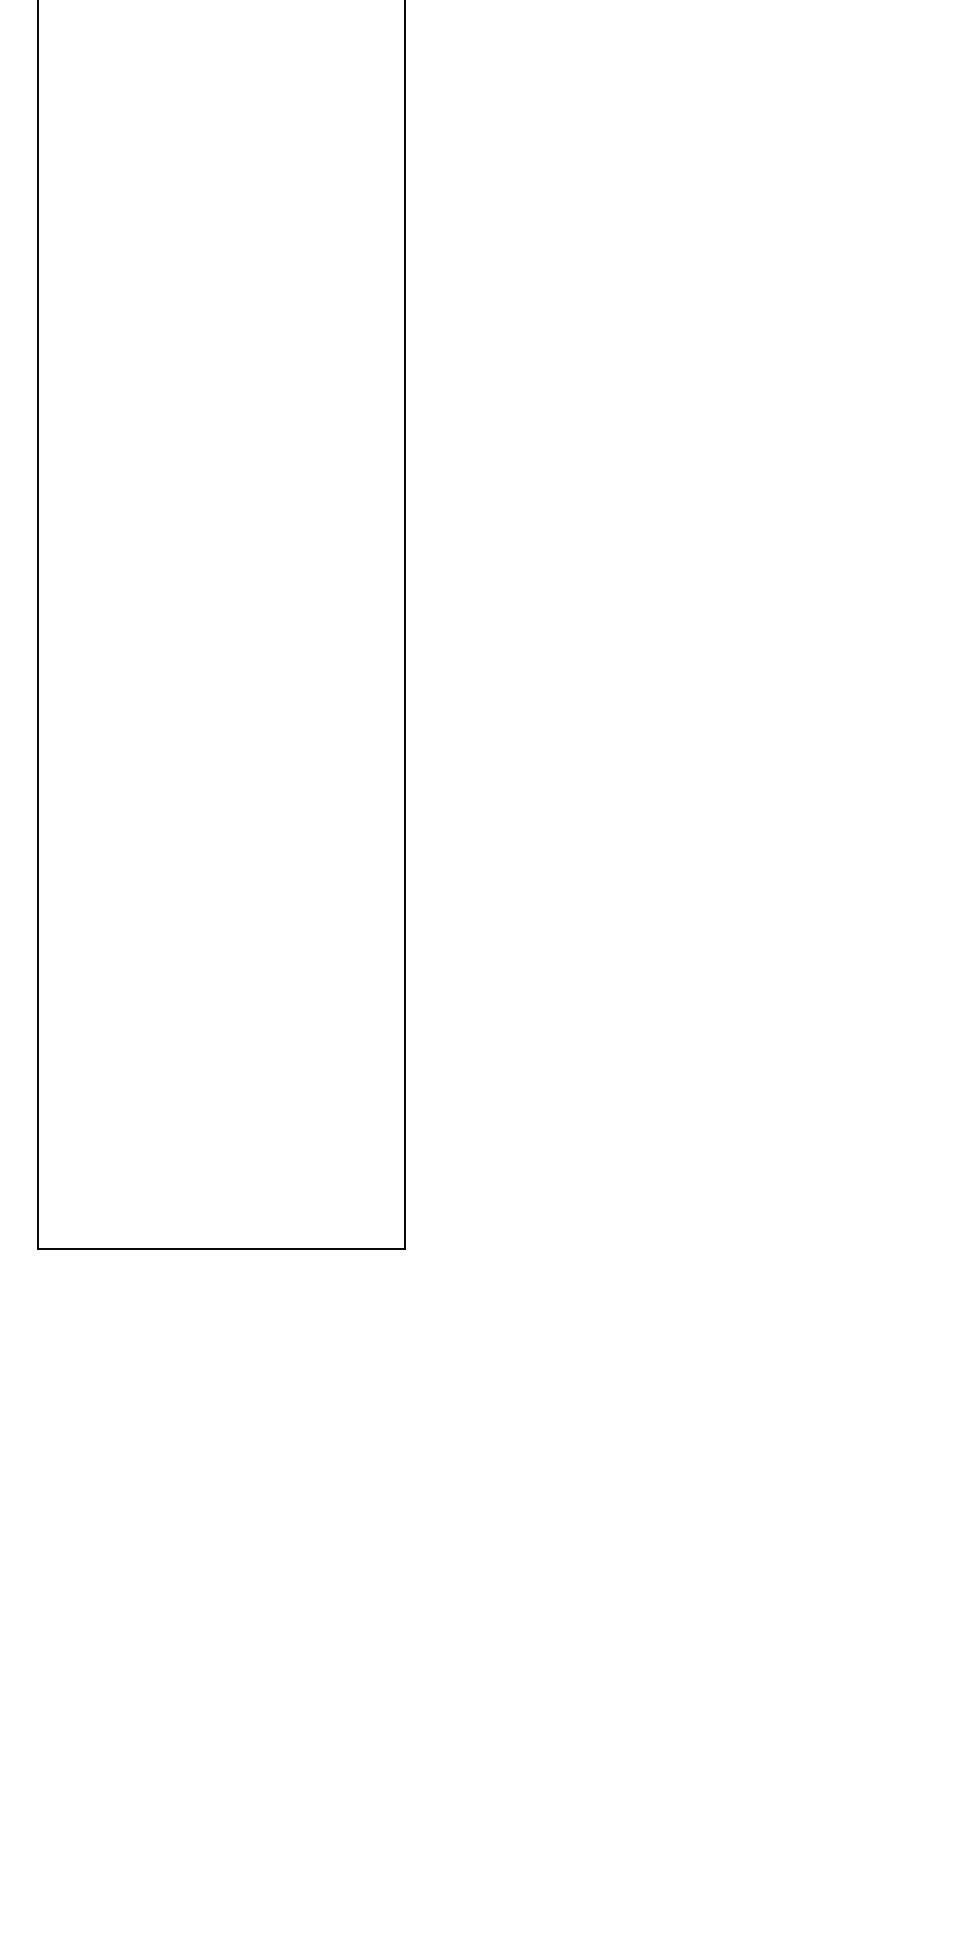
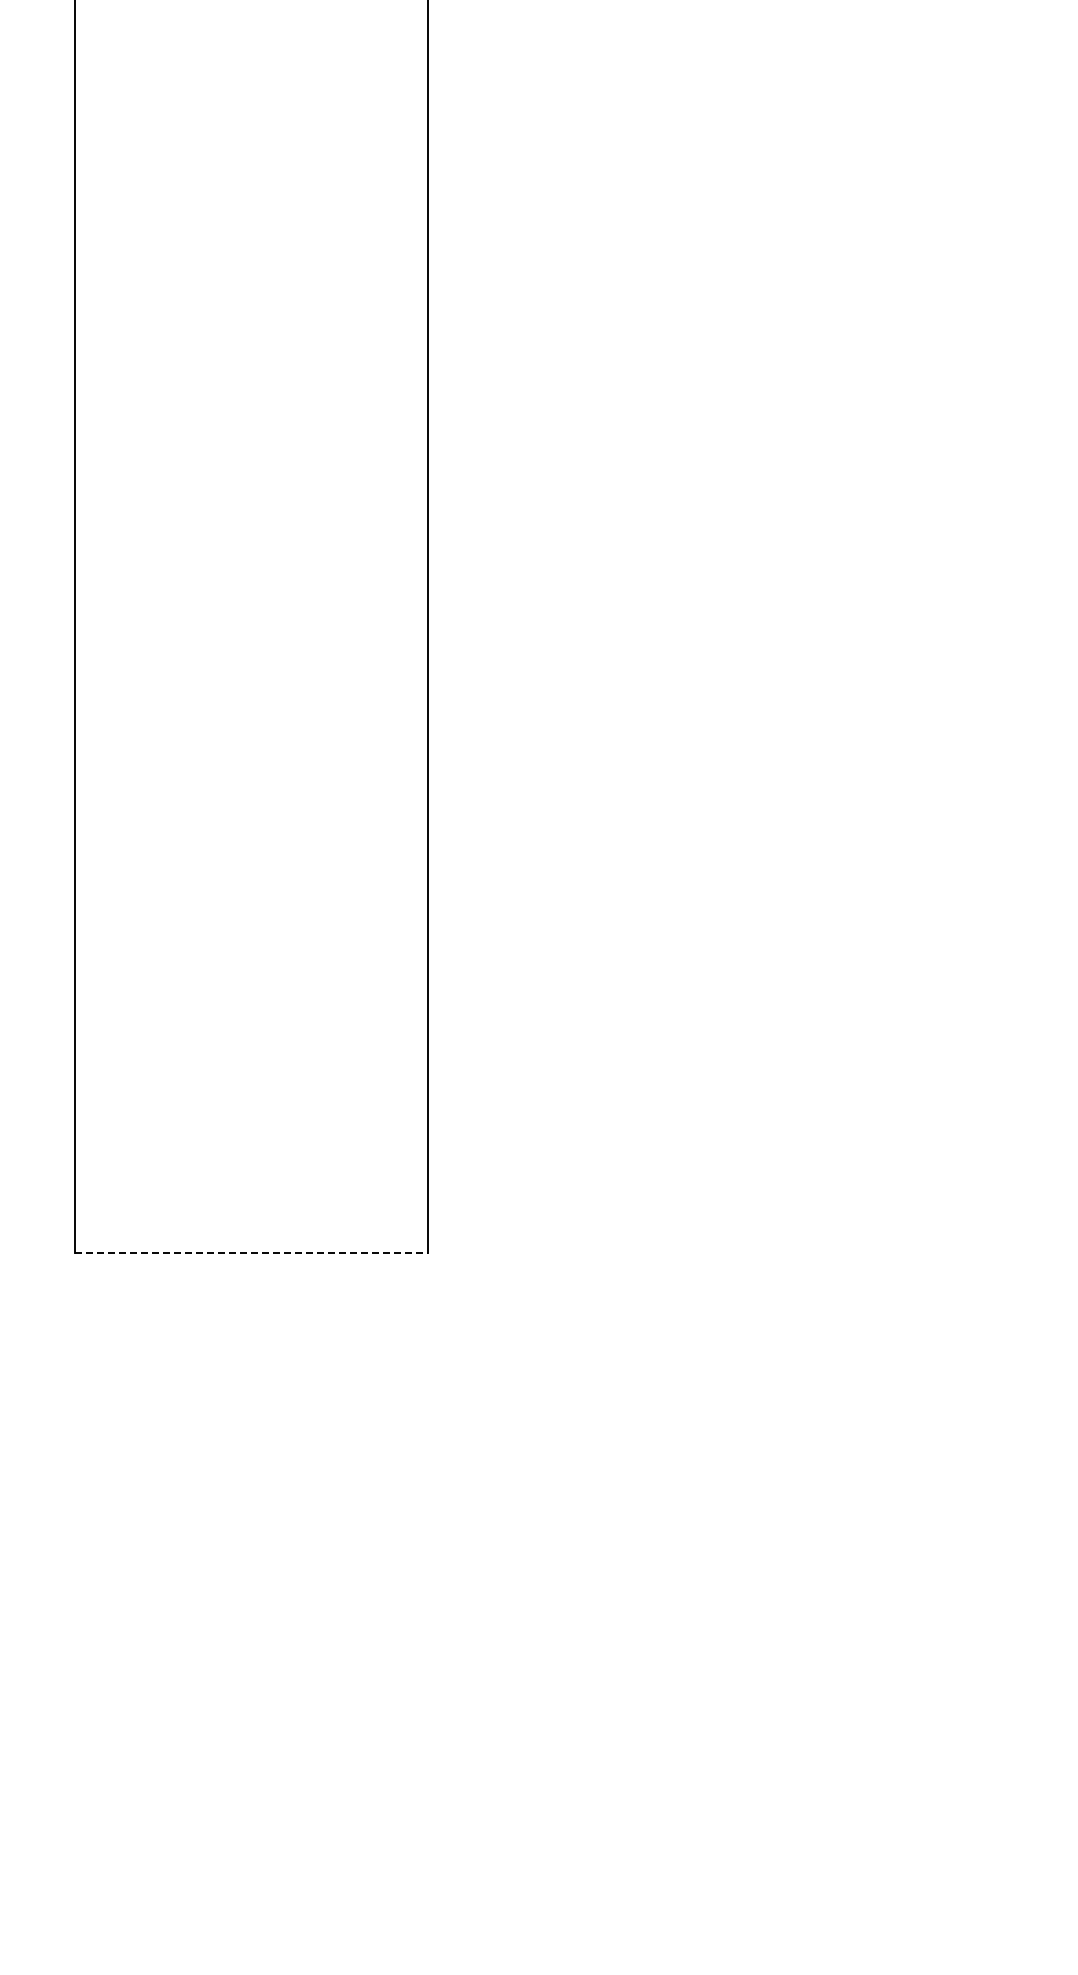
line: (221, 1249) -> (251, 1253), solid -> dashed

